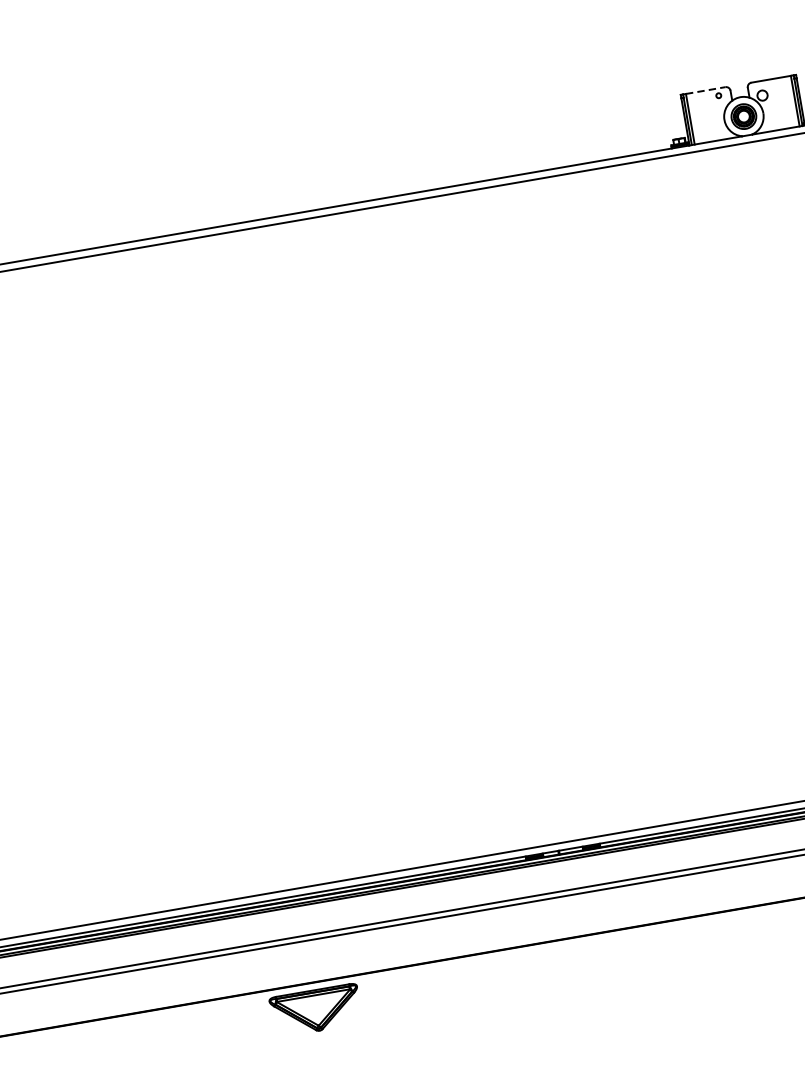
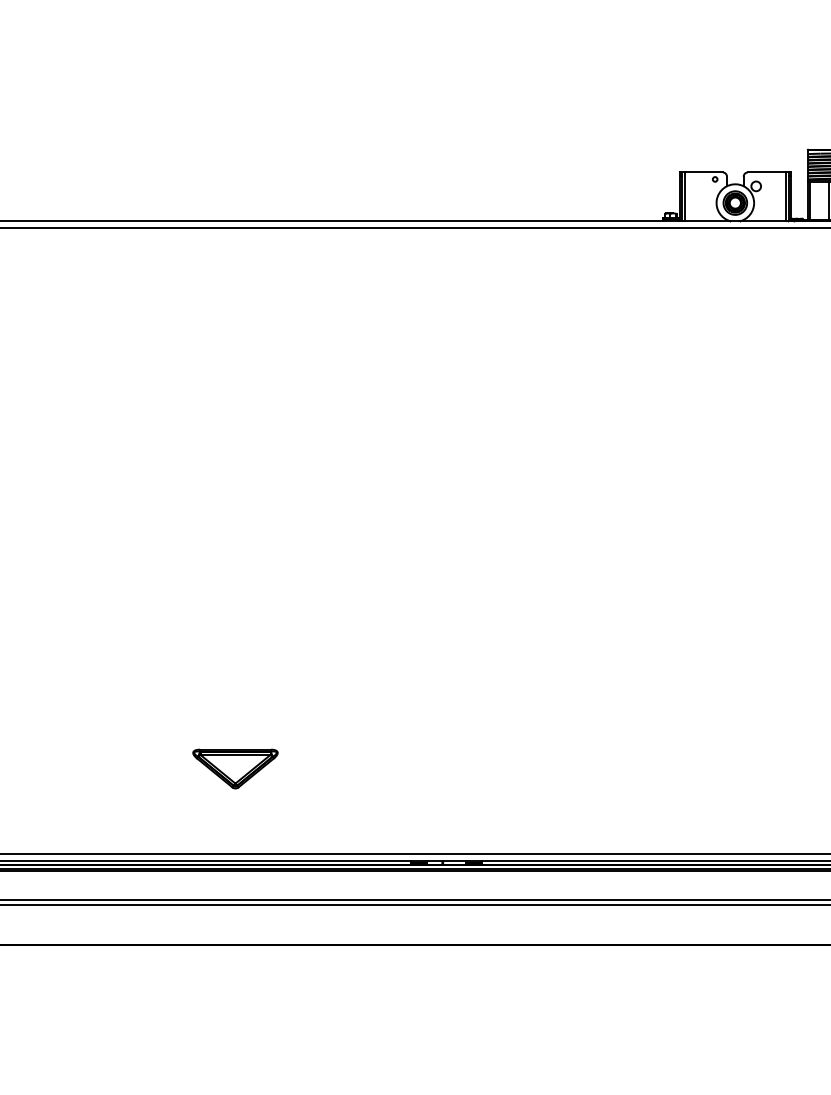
line: (706, 90) -> (704, 172), dashed -> solid
part: (316, 1010) -> (235, 768), moved

